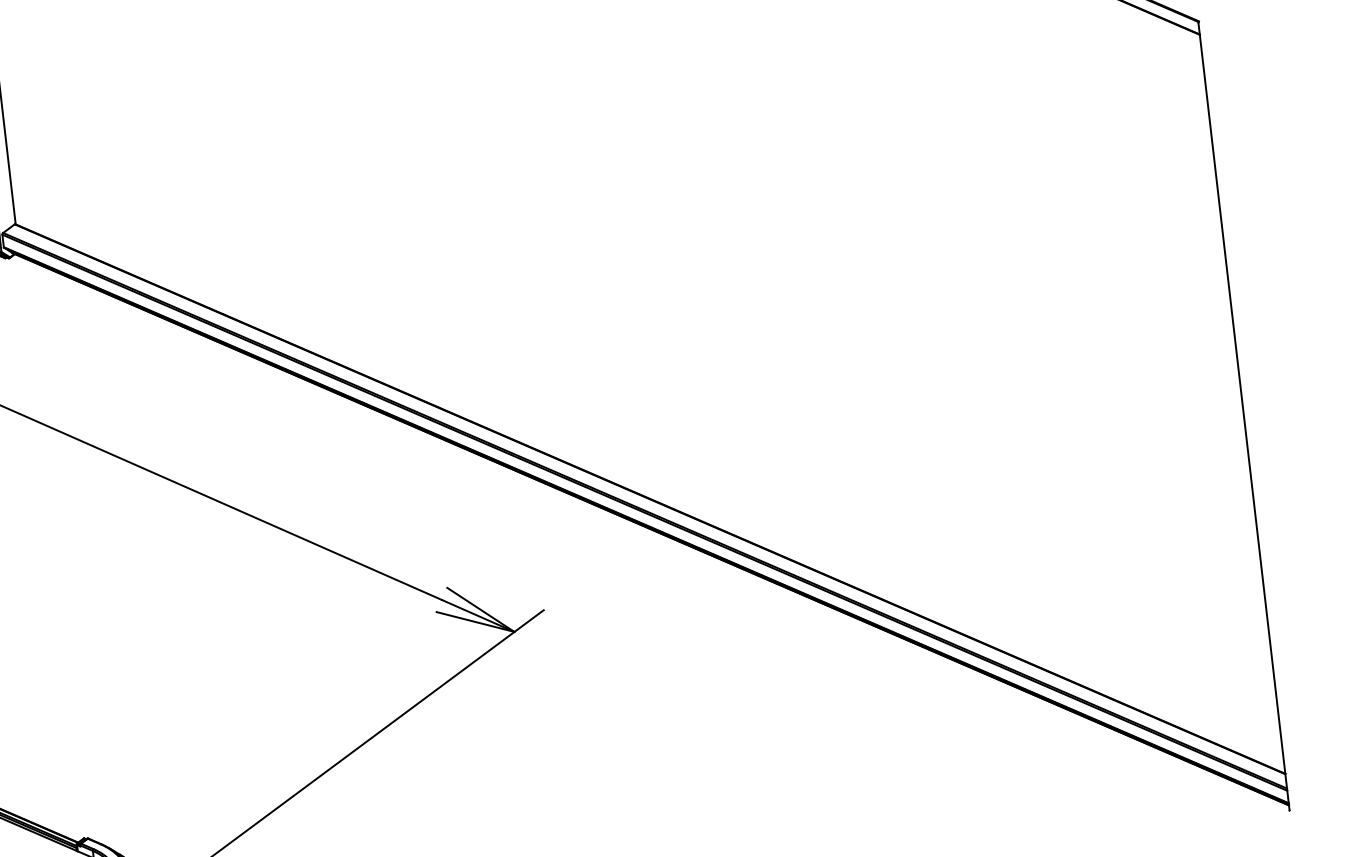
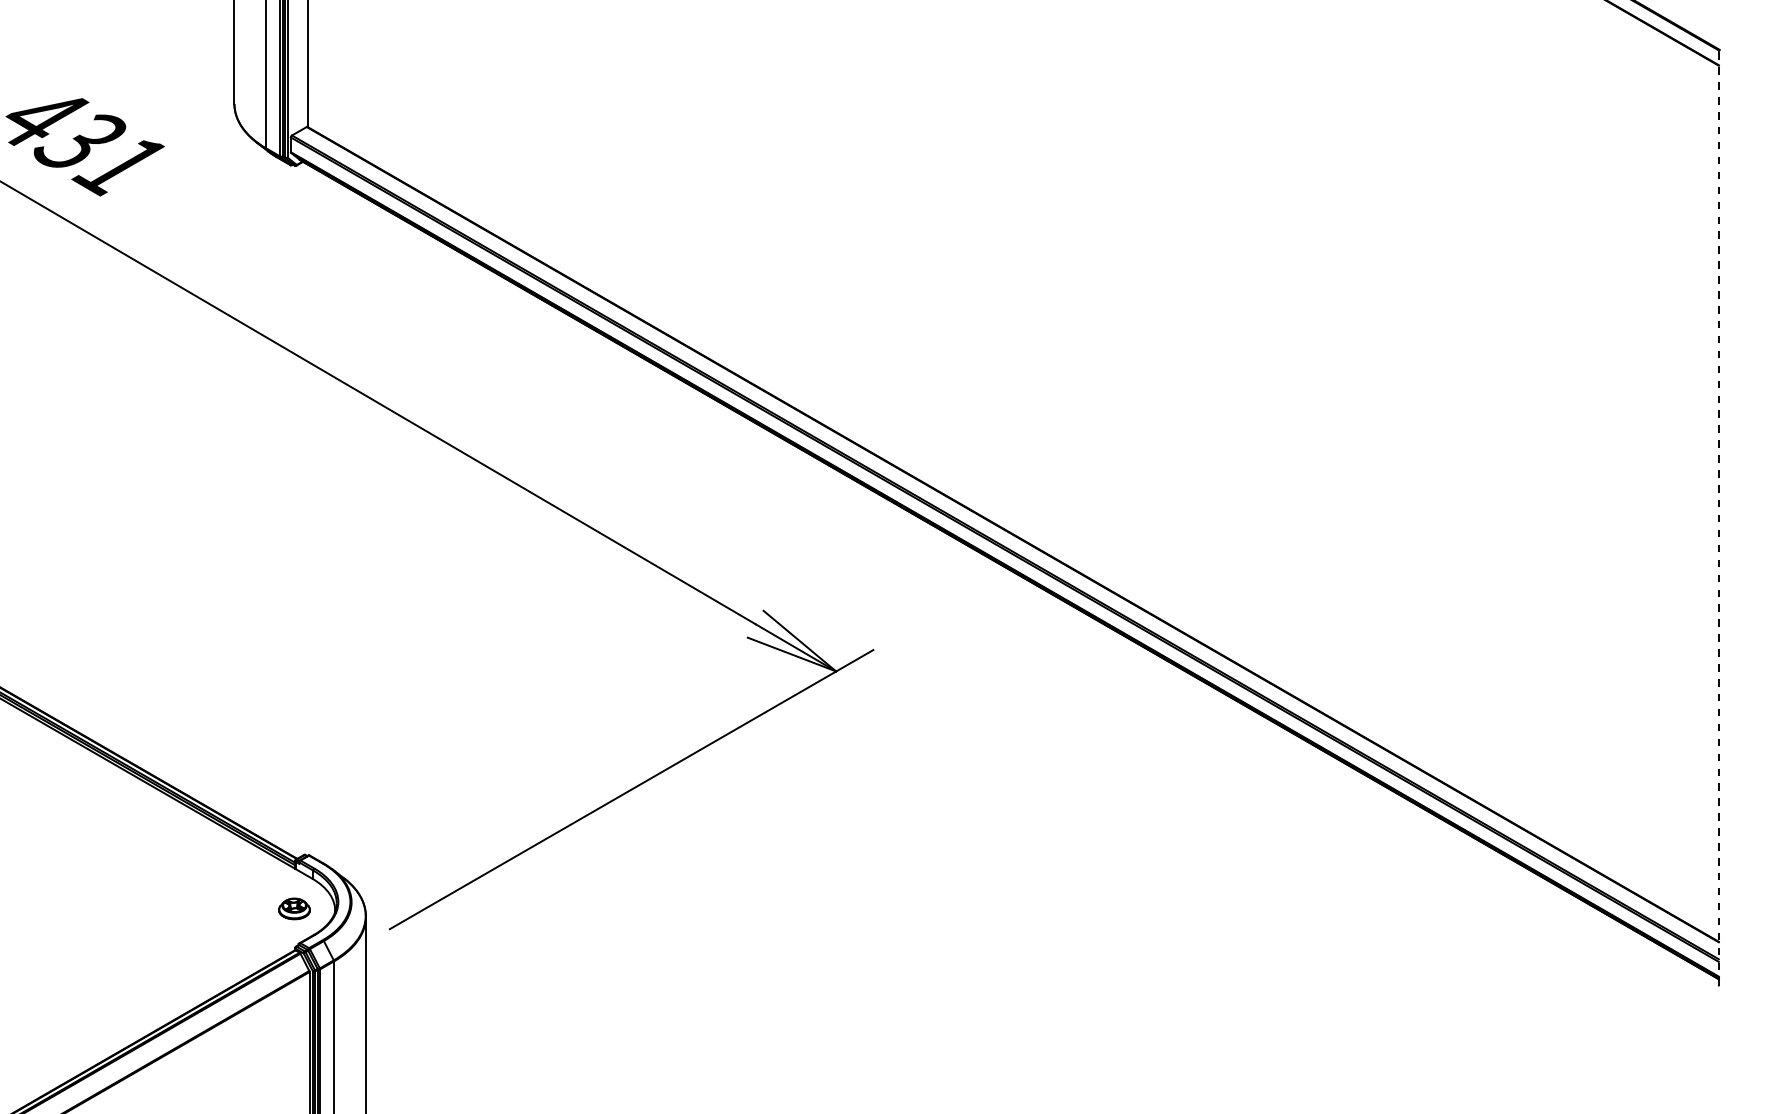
line: (1243, 416) -> (1718, 518), solid -> dashed

